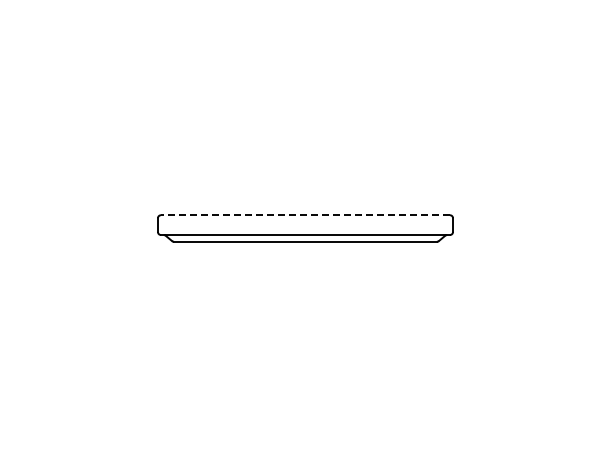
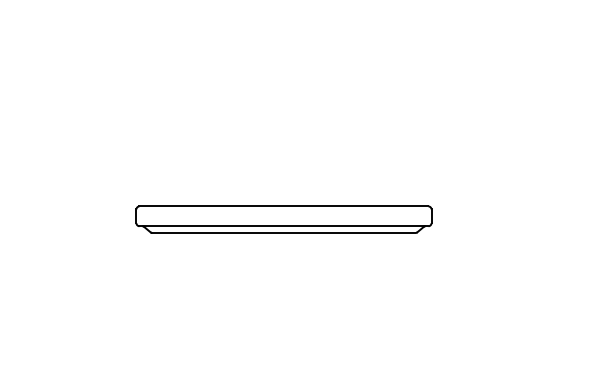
line: (305, 215) -> (283, 206), dashed -> solid

